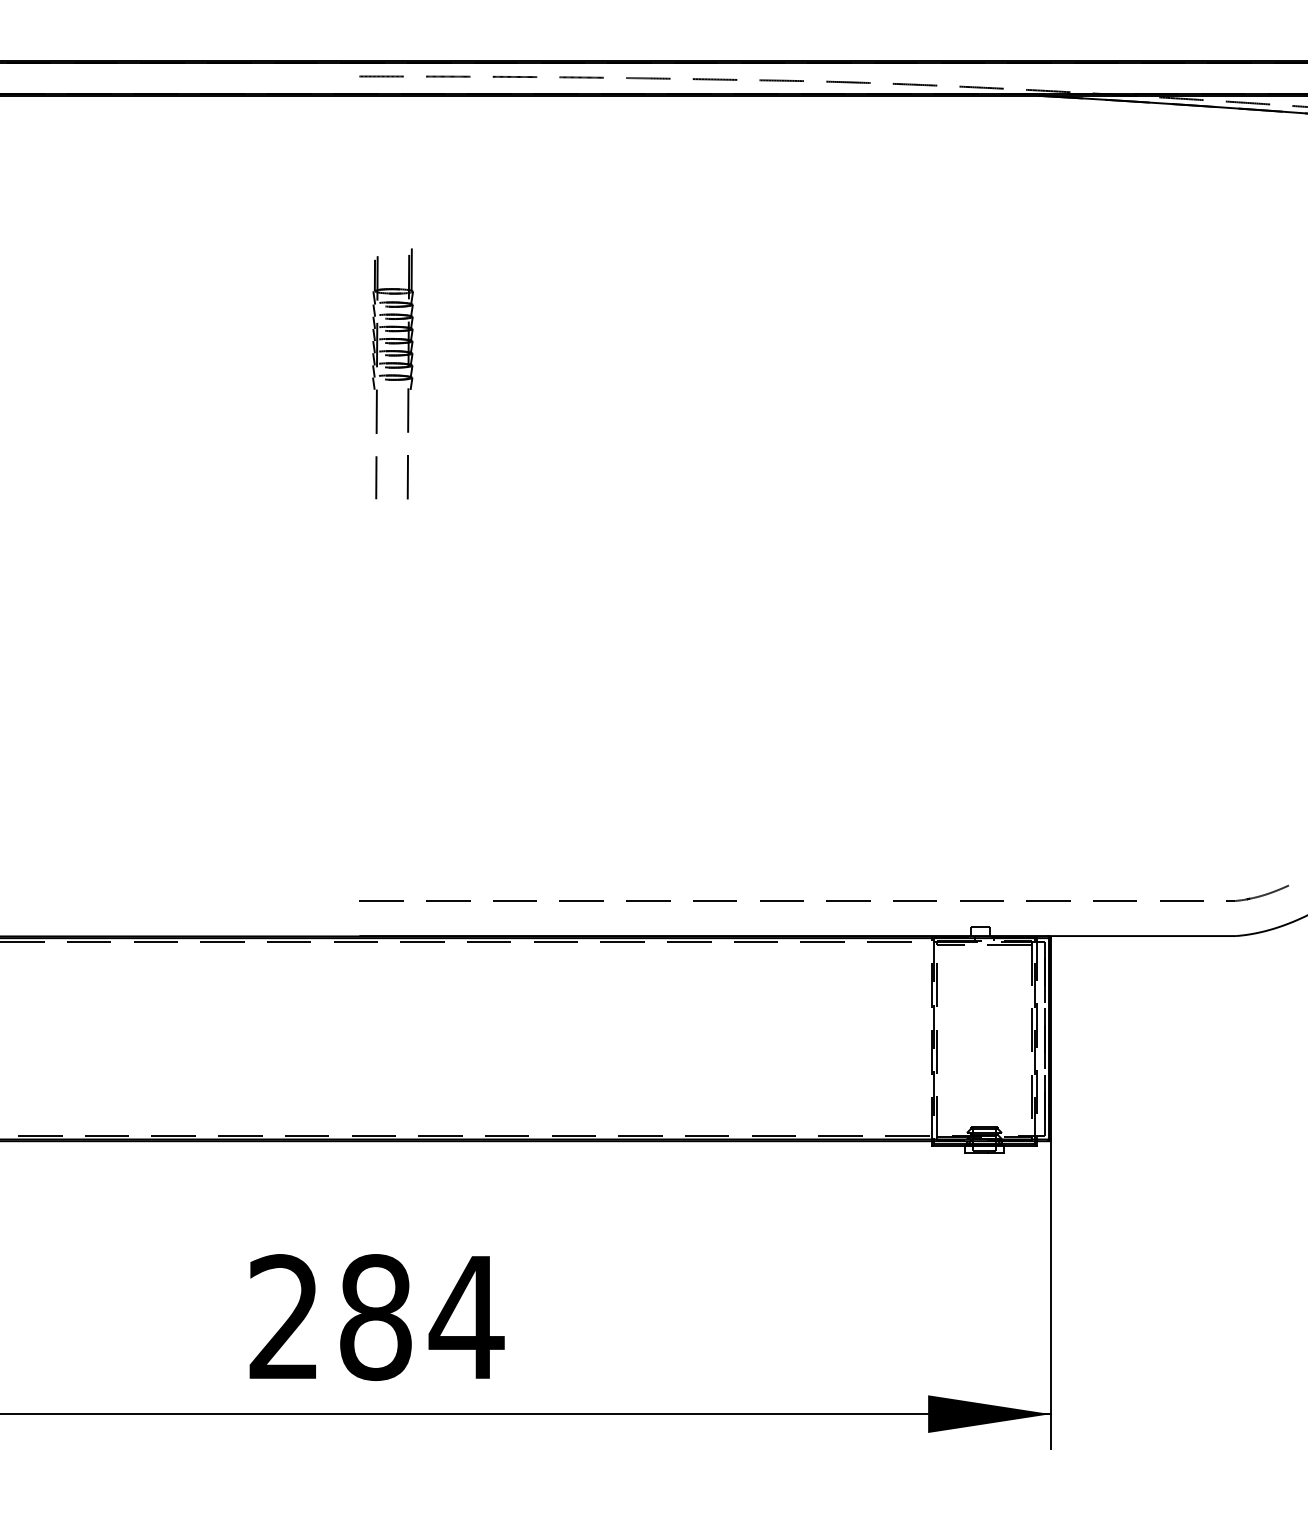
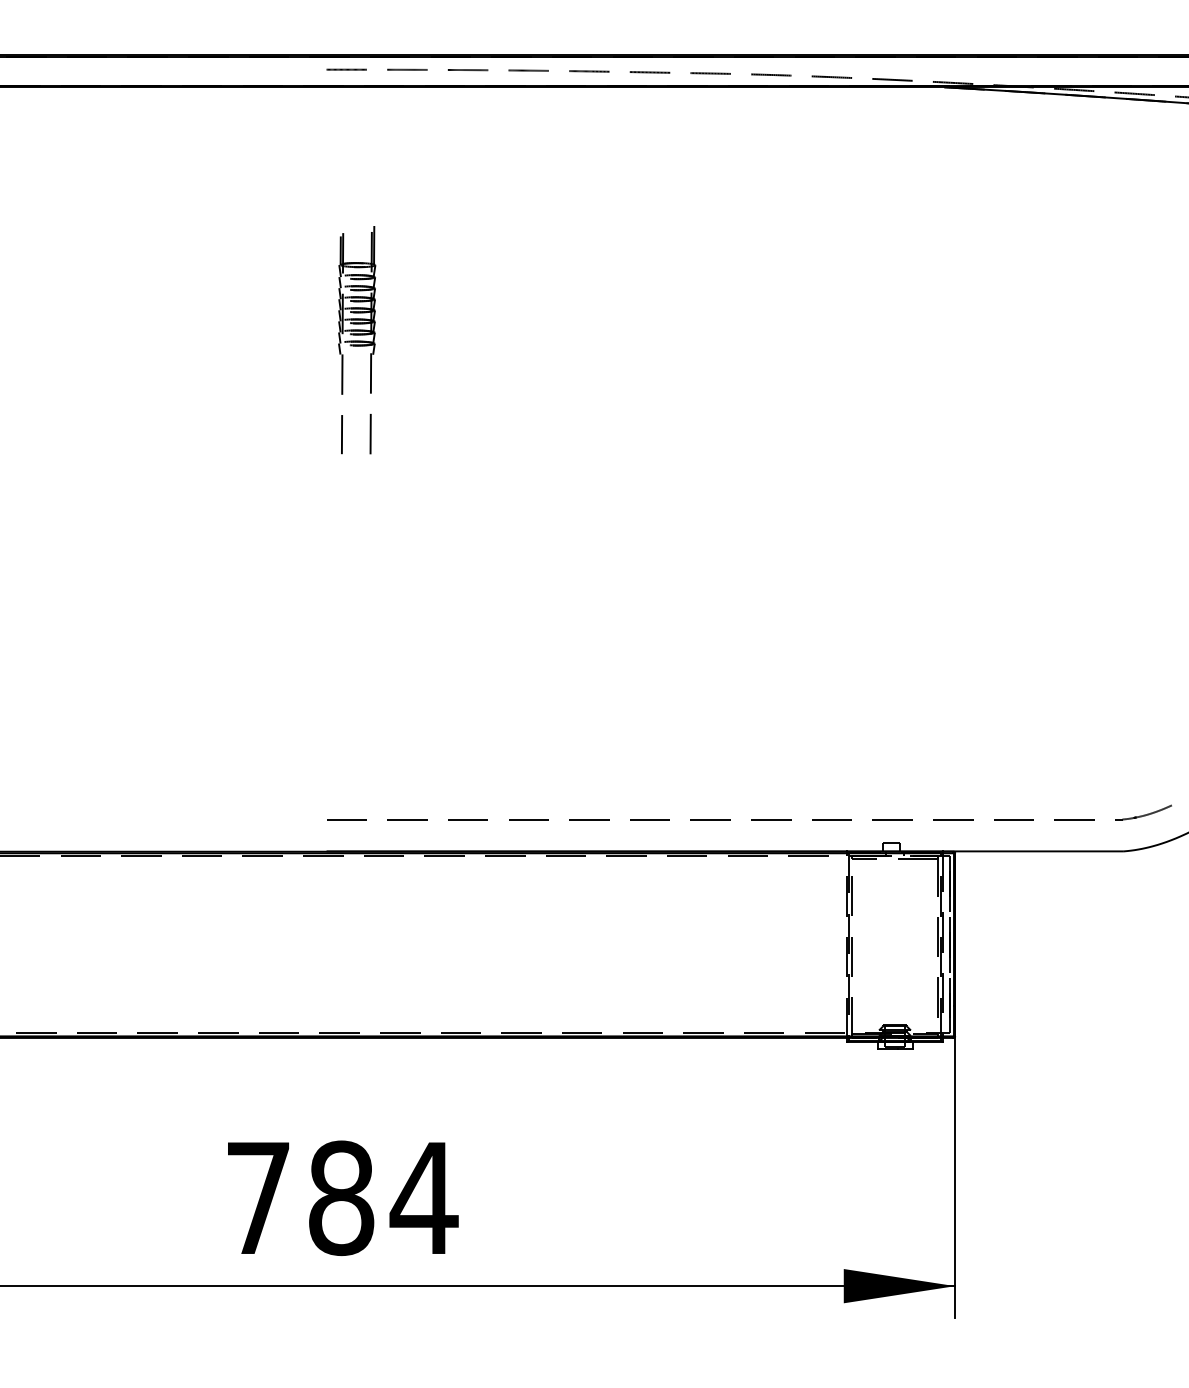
text: (283, 1316) -> (257, 1197), 284 -> 784

